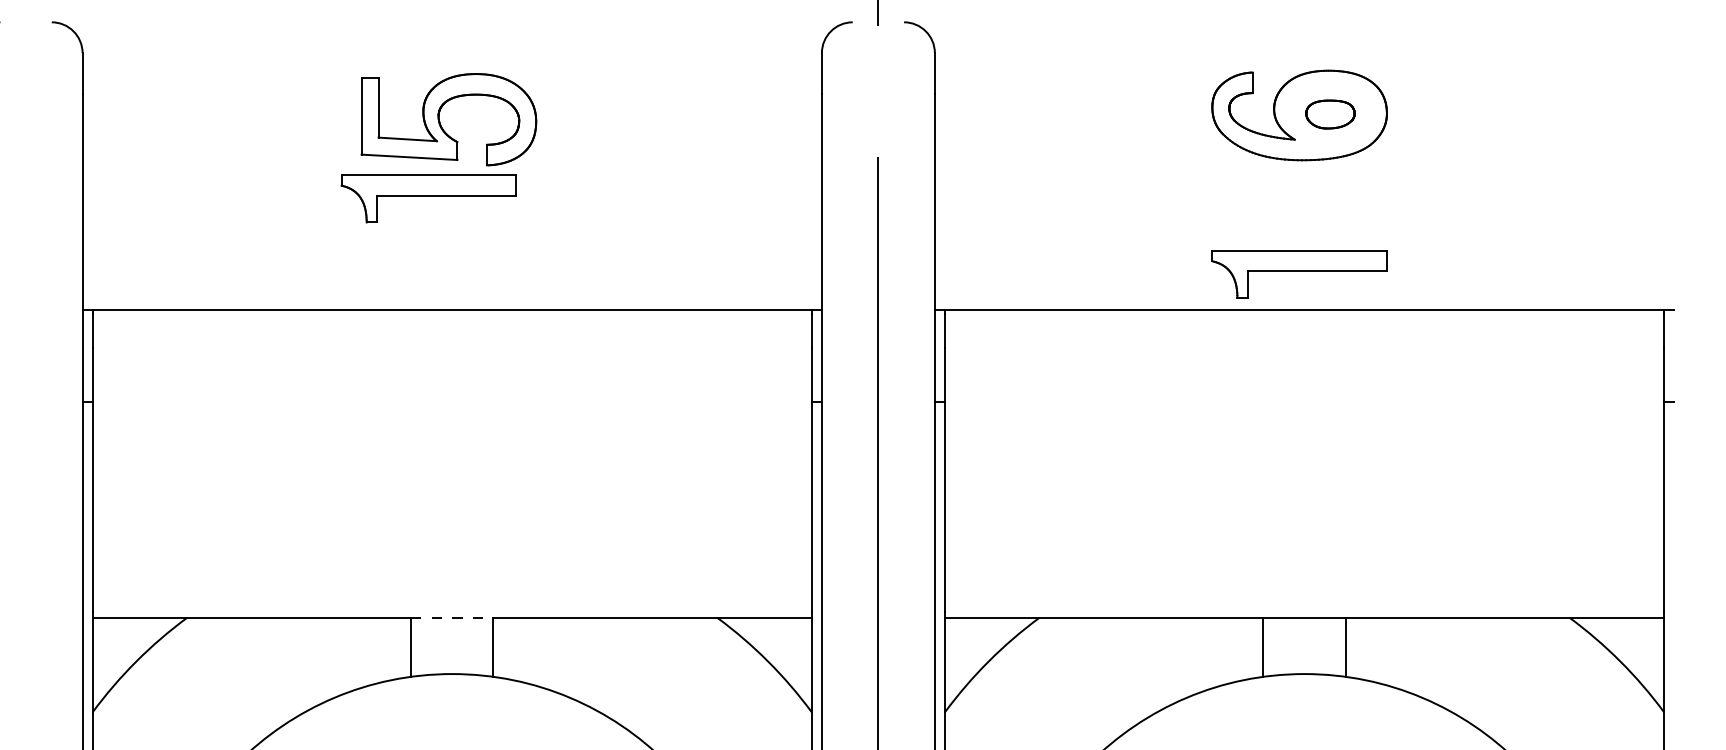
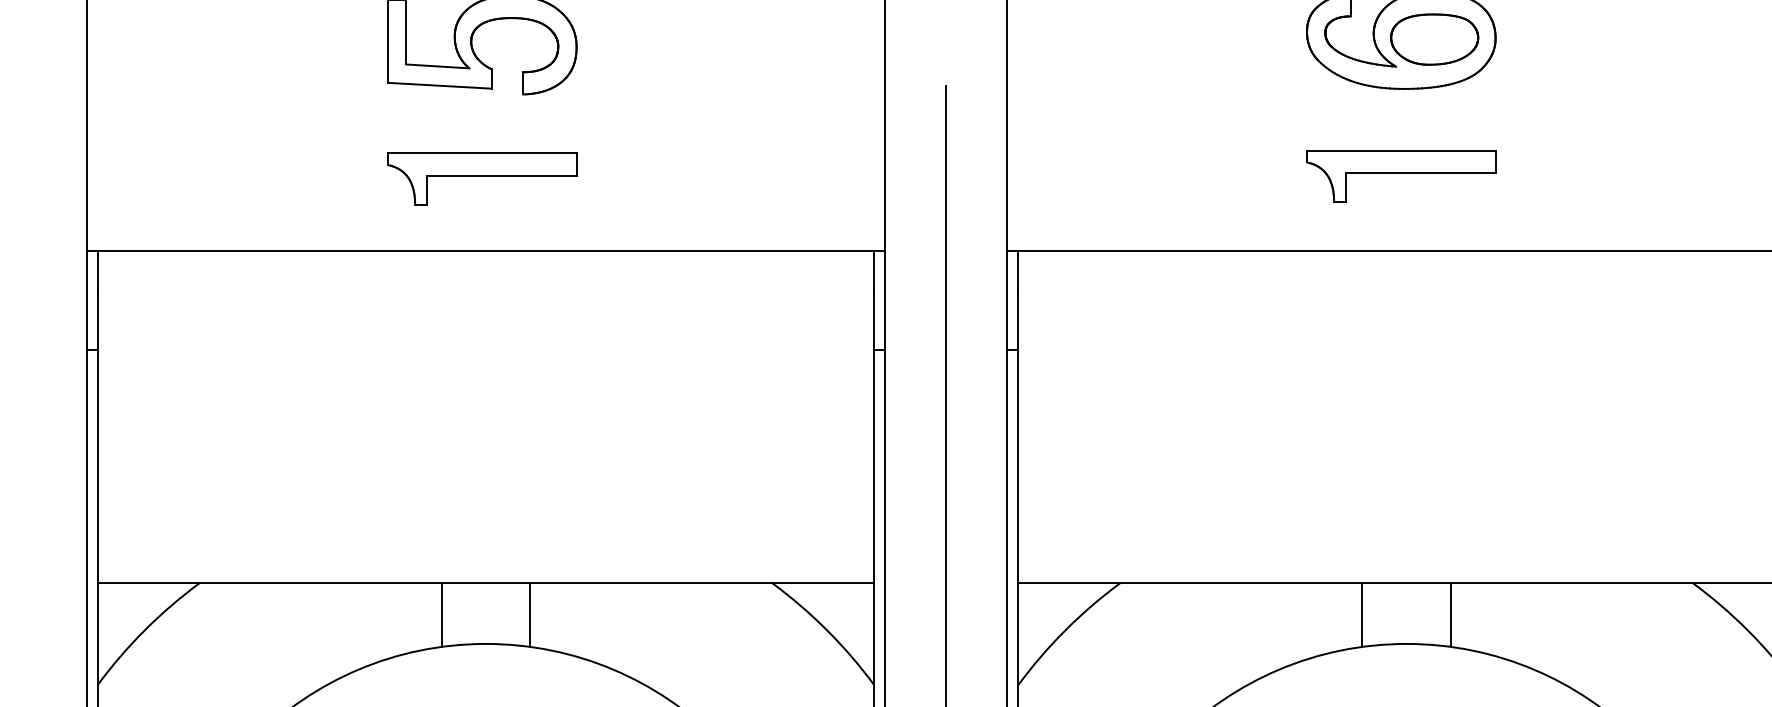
part: (1330, 114) -> (1434, 39), size x1.67
part: (428, 198) -> (481, 178), moved
part: (1299, 274) -> (1401, 176), moved
line: (452, 617) -> (486, 582), dashed -> solid

